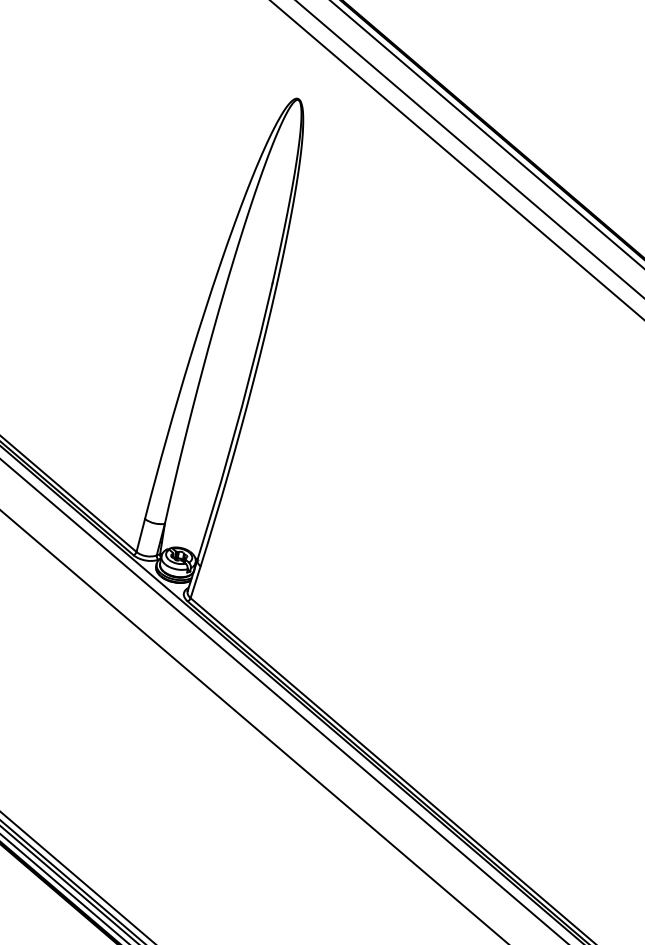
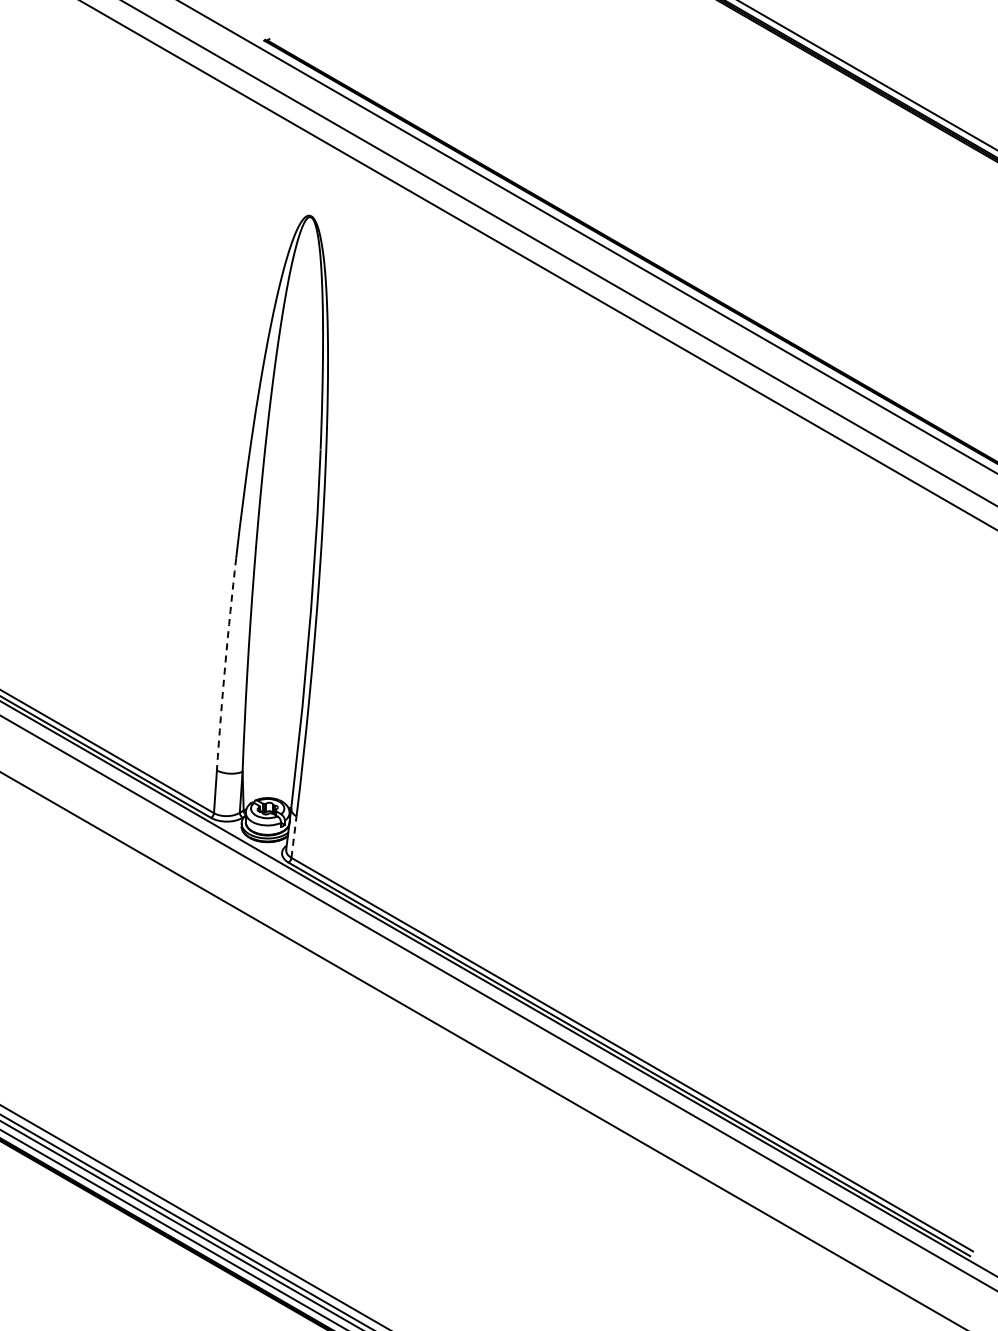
arc: (167, 437) -> (225, 664), solid -> dashed
line: (195, 582) -> (294, 837), solid -> dashed

